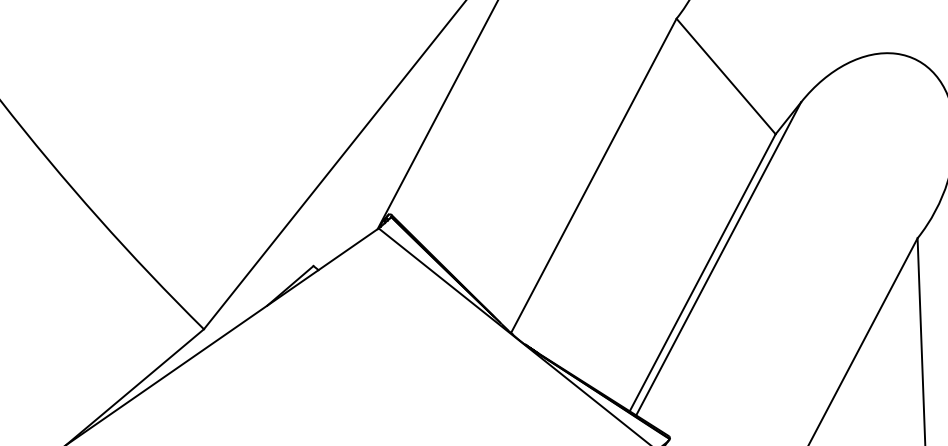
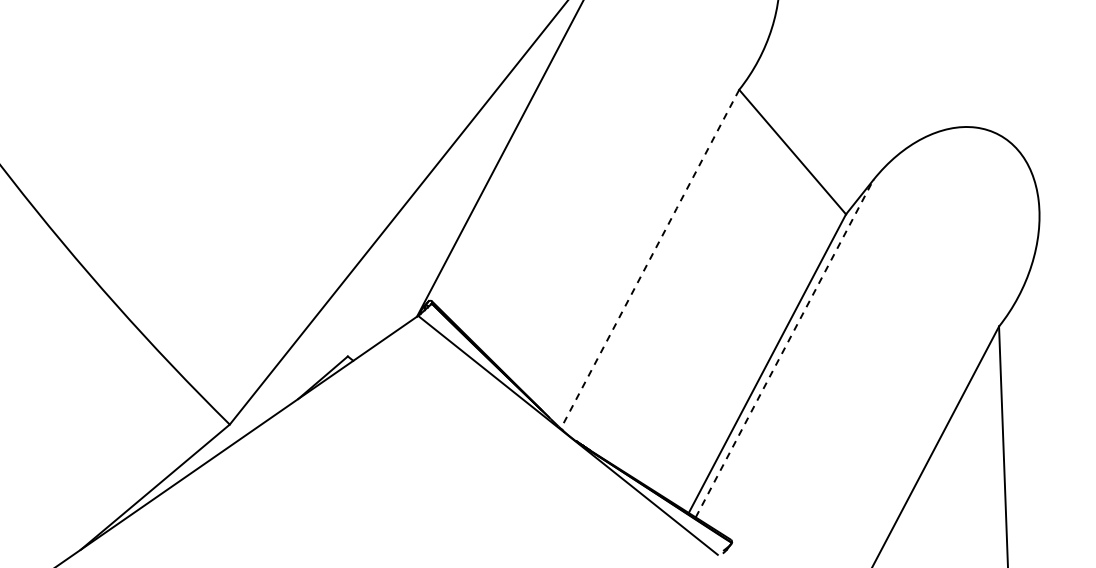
line: (594, 175) -> (650, 258), solid -> dashed
line: (718, 258) -> (784, 348), solid -> dashed

